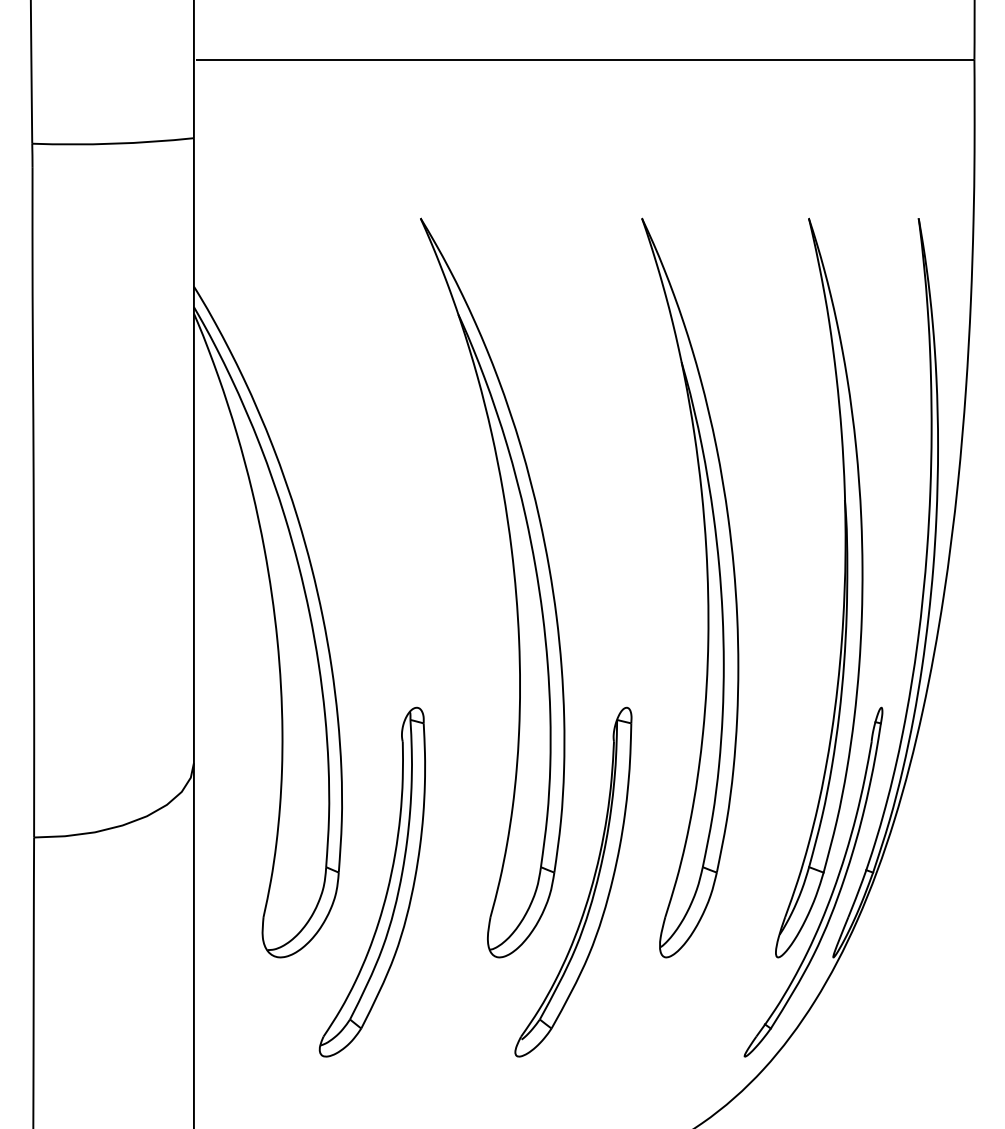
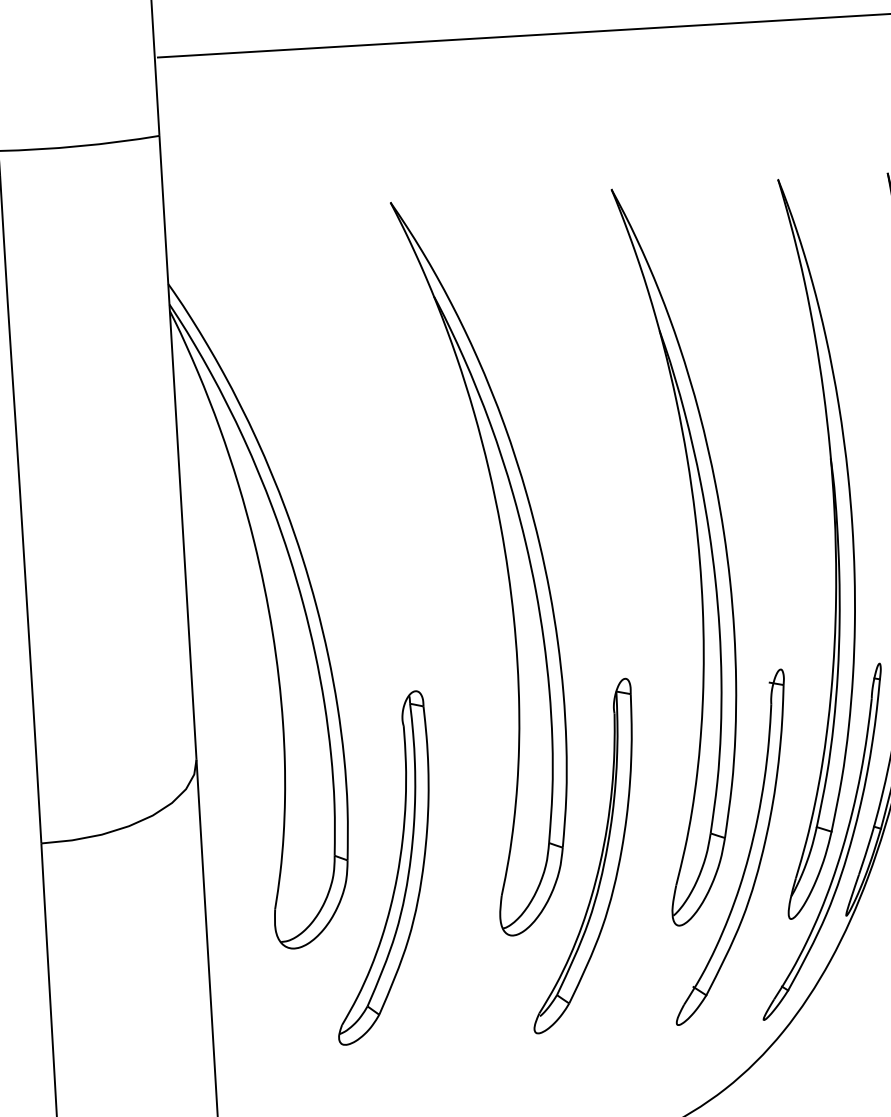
part: (739, 888) -> (748, 852), added

